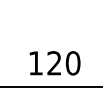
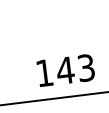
text: (63, 63) -> (75, 69), 120 -> 143

